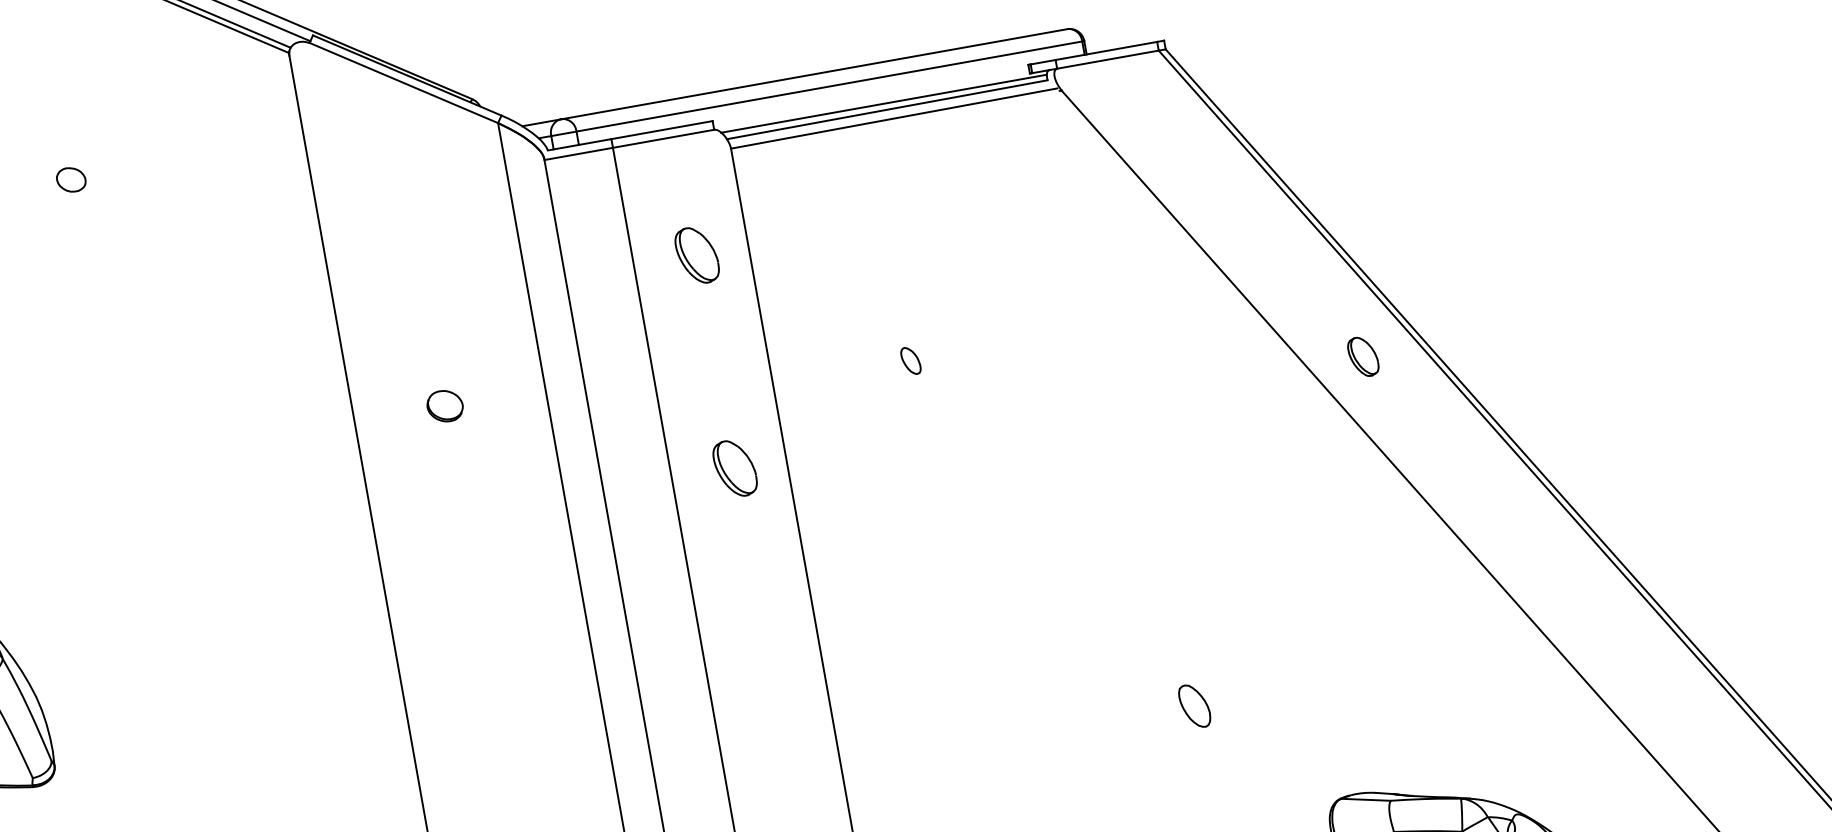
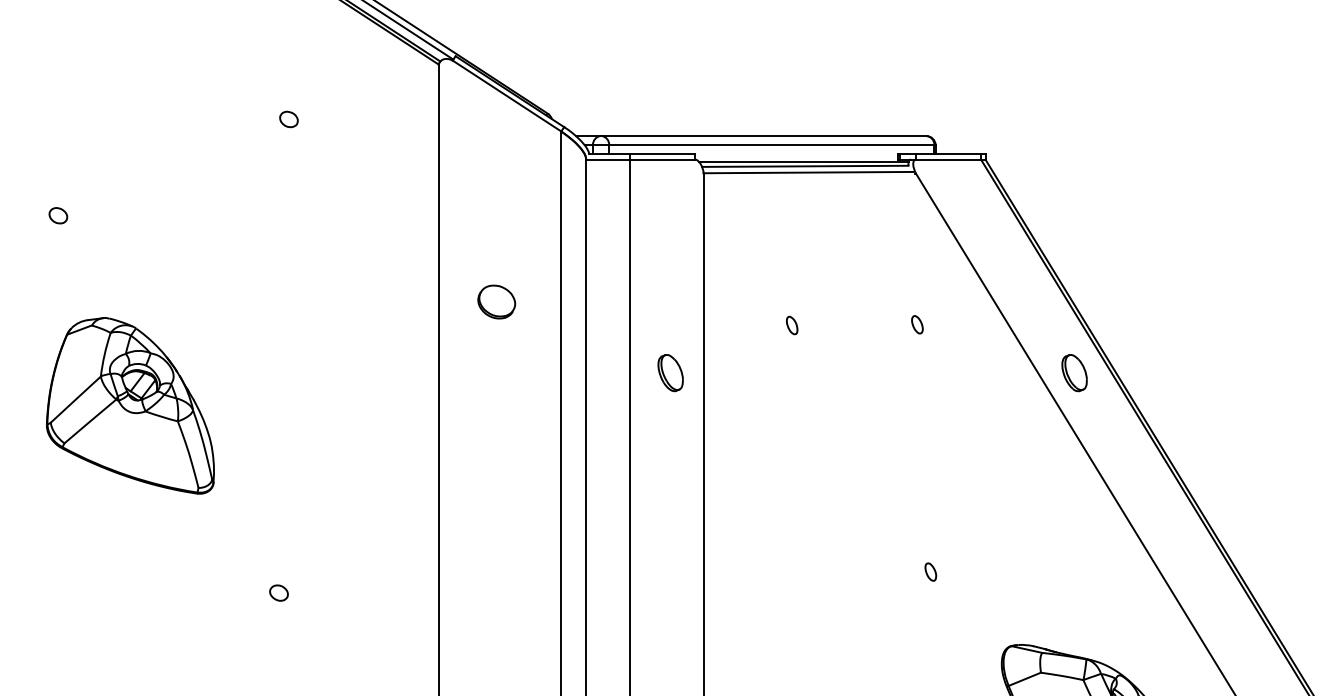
part: (697, 256) -> (670, 236), removed
part: (1105, 324) -> (917, 324), added
part: (1363, 357) -> (1074, 373), size x1.43
part: (444, 405) -> (496, 301), size x1.67
part: (1194, 705) -> (930, 571), size x0.62

